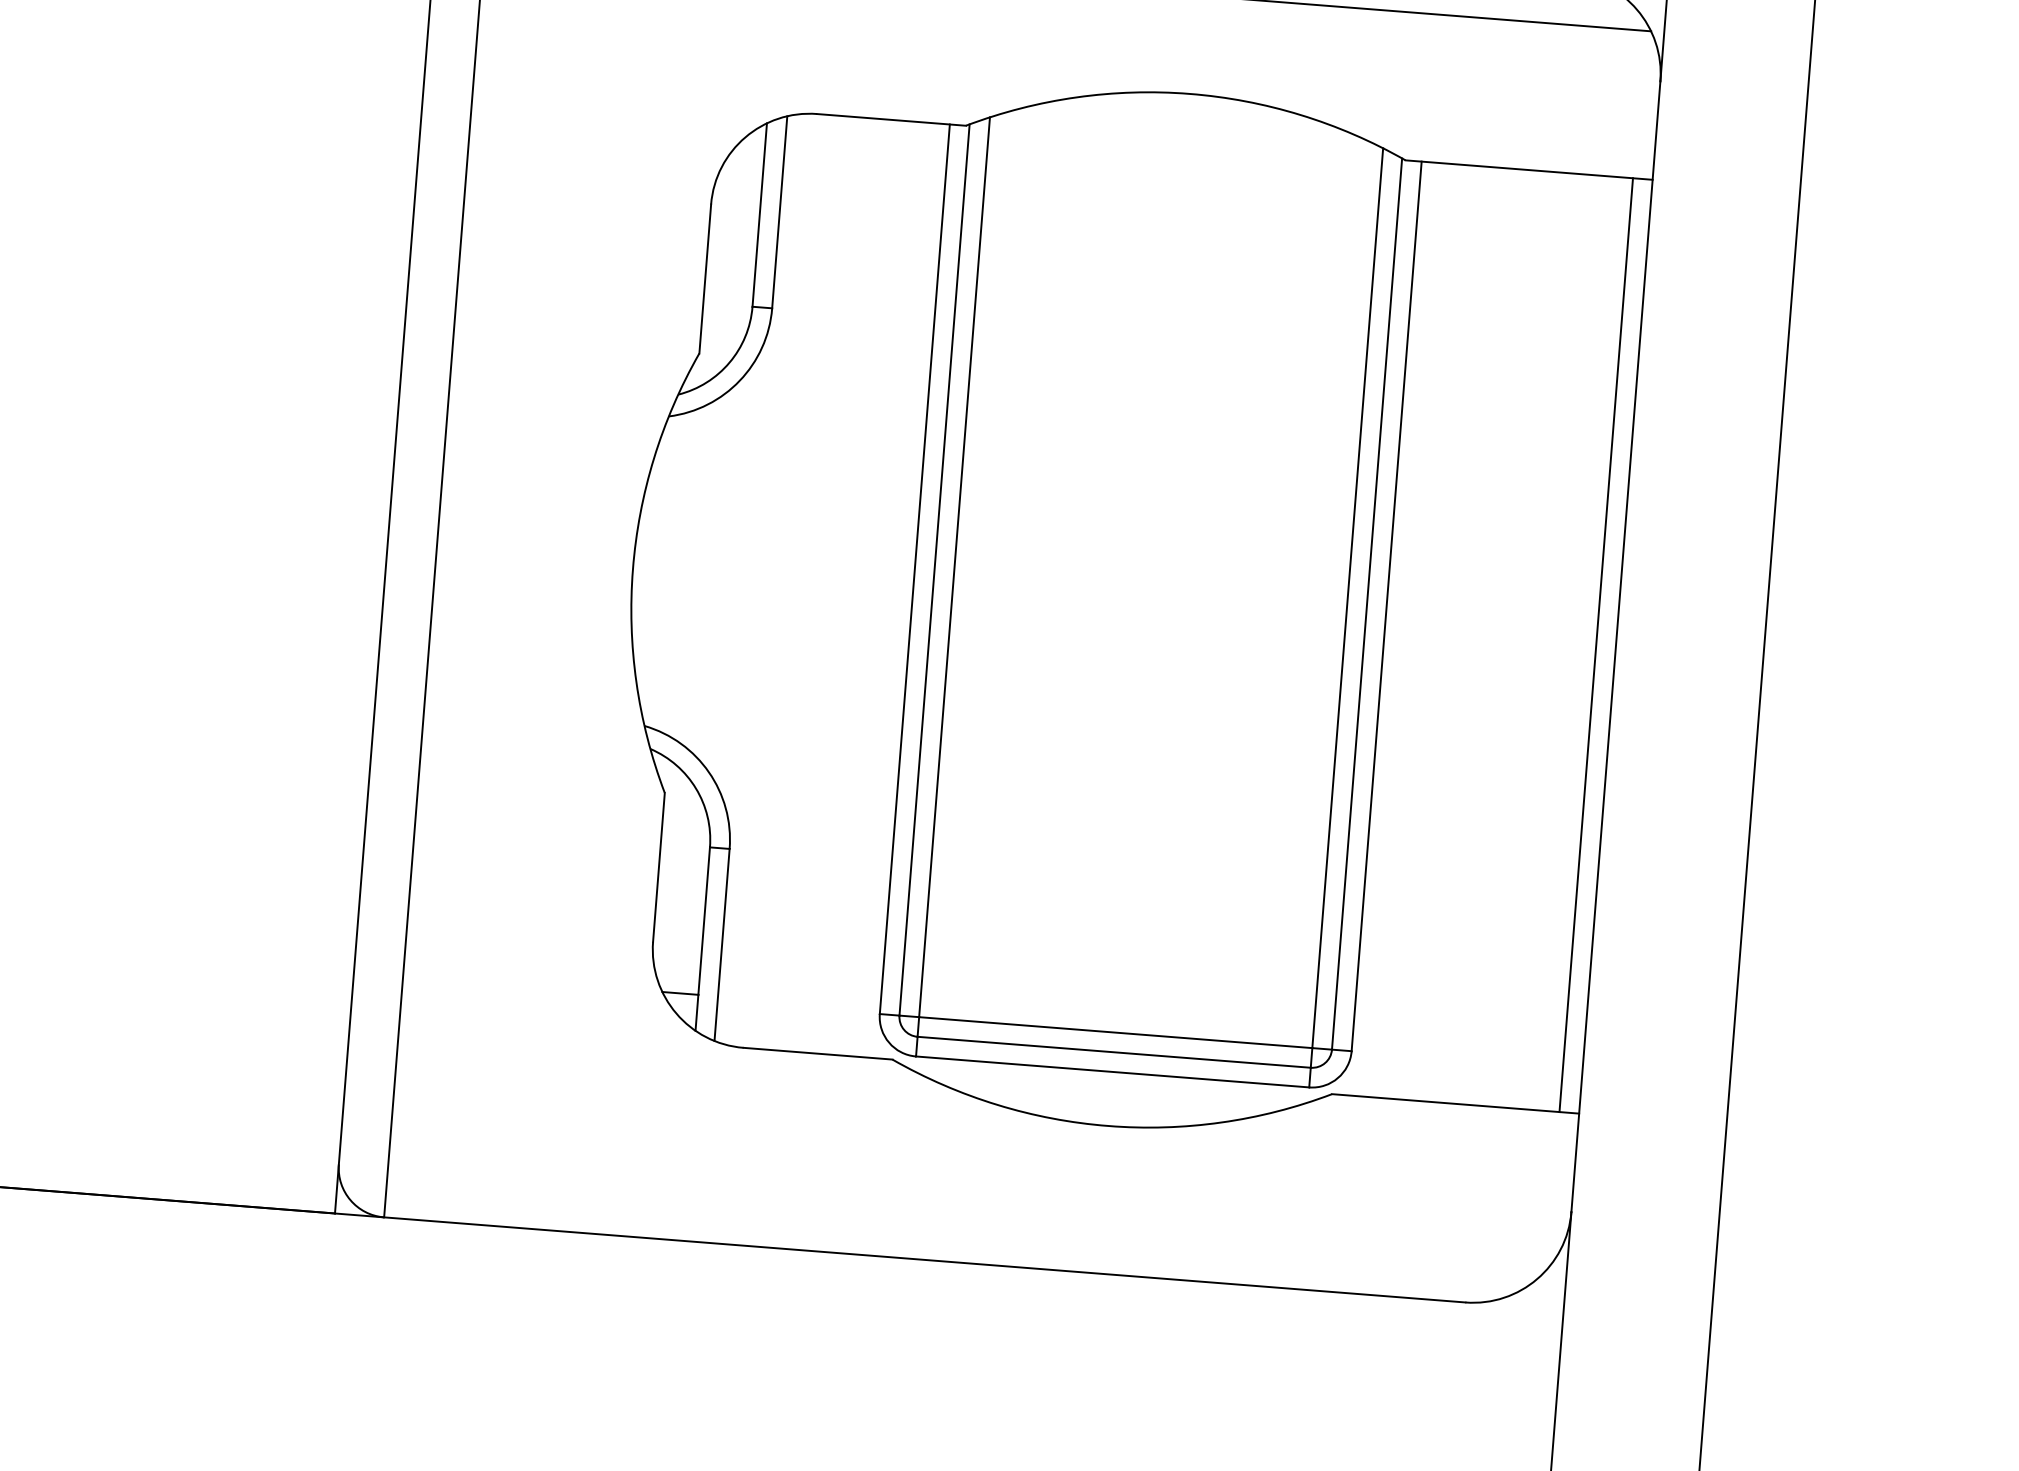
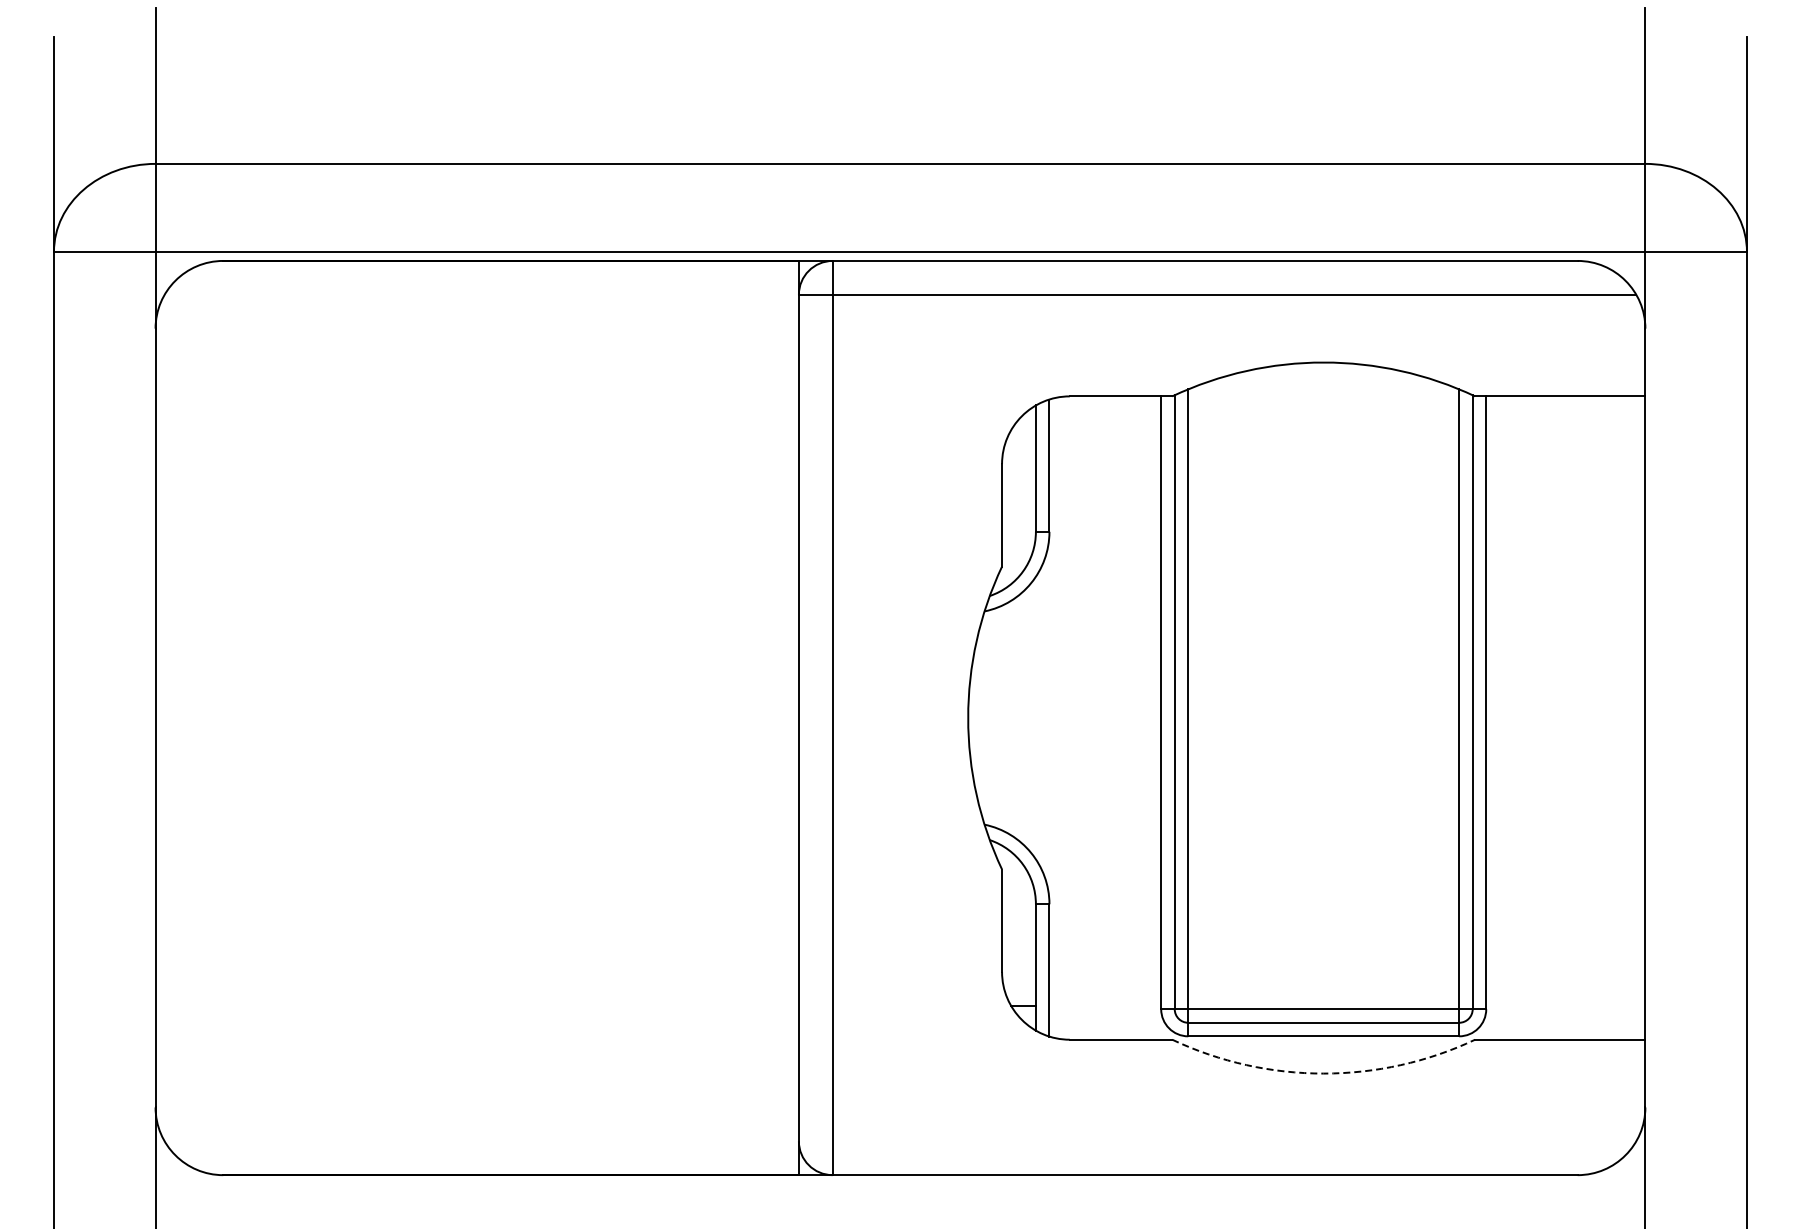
line: (1595, 644) -> (1631, 717), removed
arc: (1108, 1125) -> (1323, 1073), solid -> dashed

